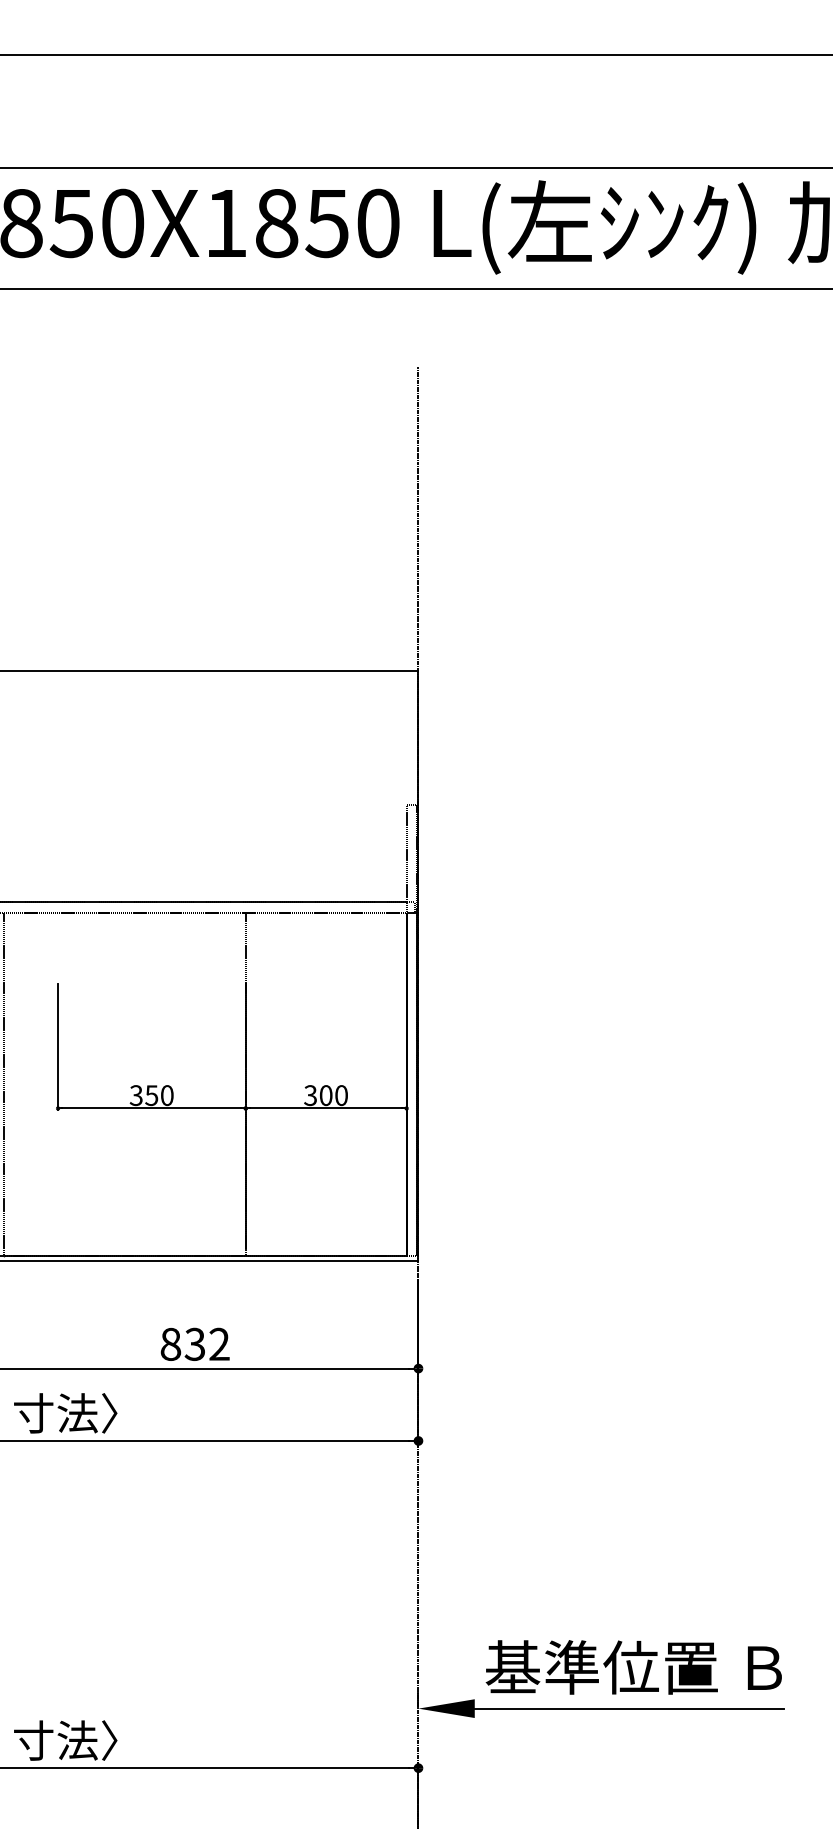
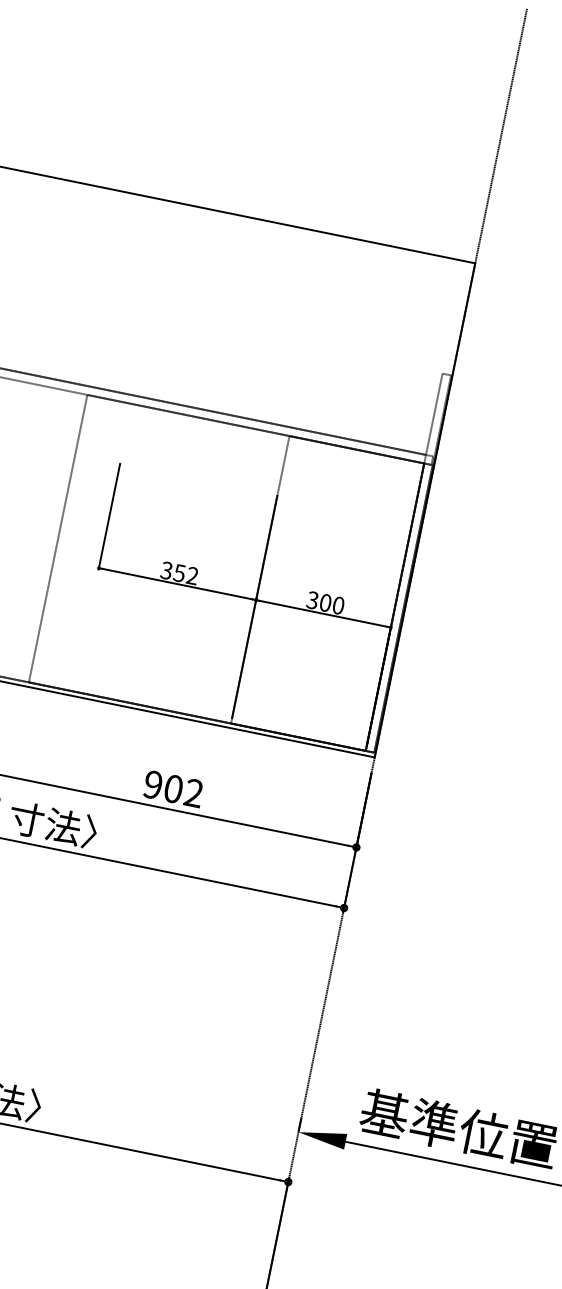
text: (166, 1095) -> (191, 575), 350 -> 352
text: (182, 1343) -> (163, 786), 832 -> 902

